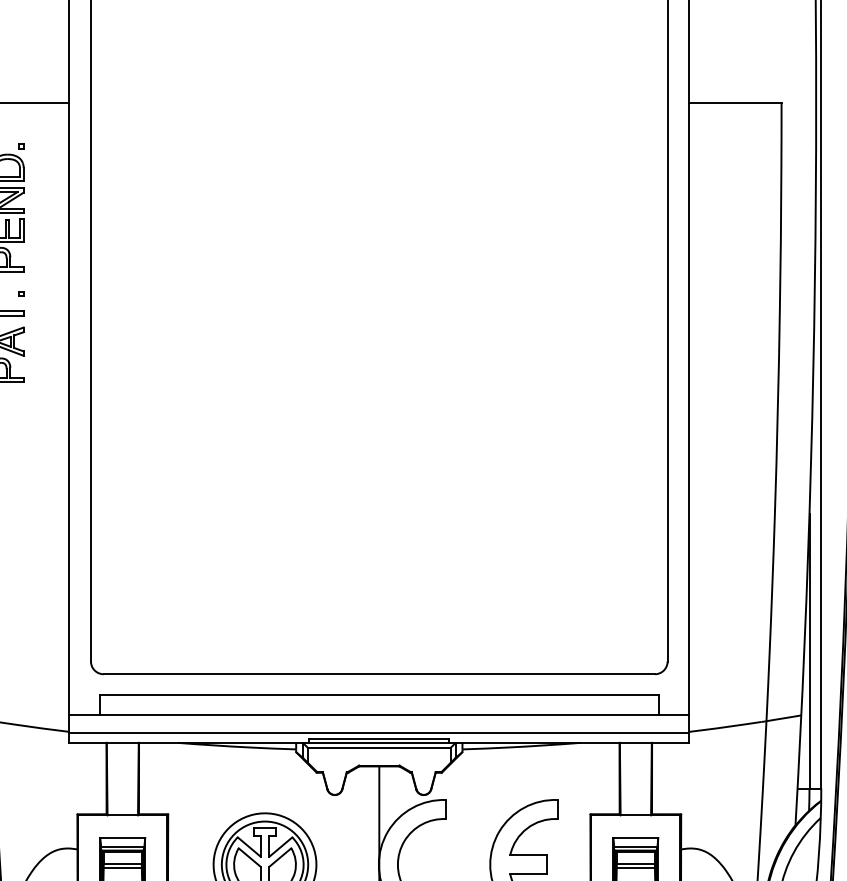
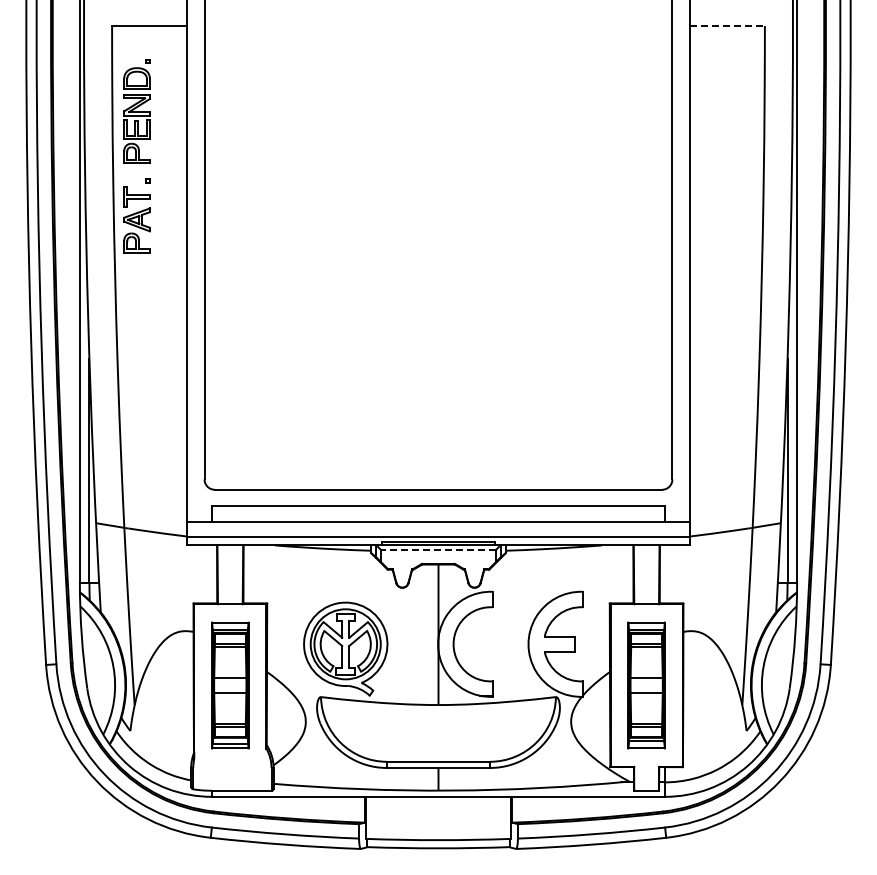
line: (735, 103) -> (727, 26), solid -> dashed
line: (379, 747) -> (438, 549), solid -> dashed

